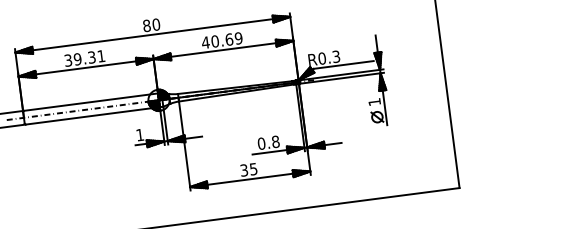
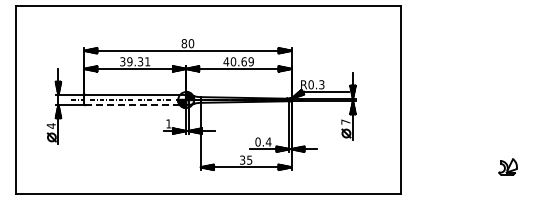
text: (374, 101) -> (345, 121), 1 -> 7
line: (92, 116) -> (135, 105), solid -> dashed
text: (275, 141) -> (268, 141), 0.8 -> 0.4

